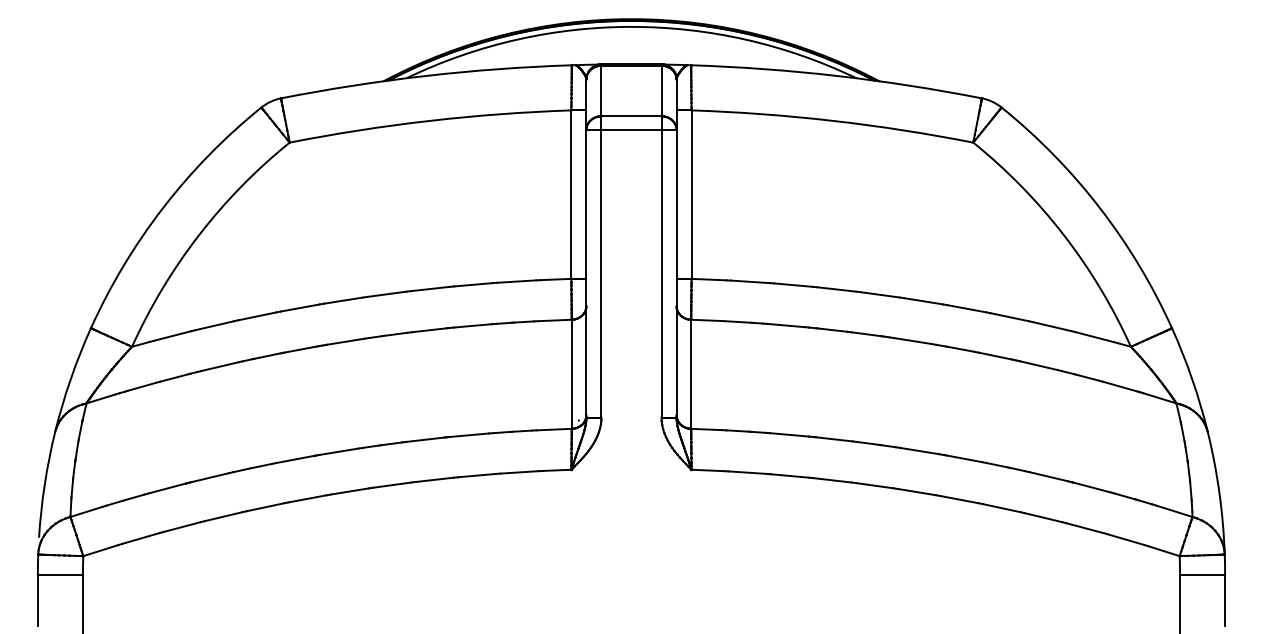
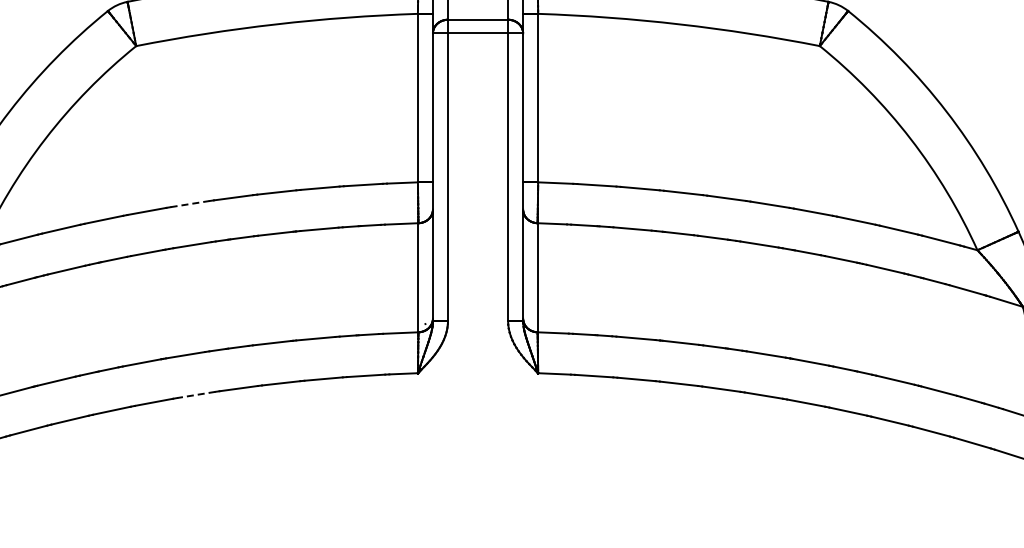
line: (343, 300) -> (190, 203), solid -> dashed
line: (349, 491) -> (196, 394), solid -> dashed

